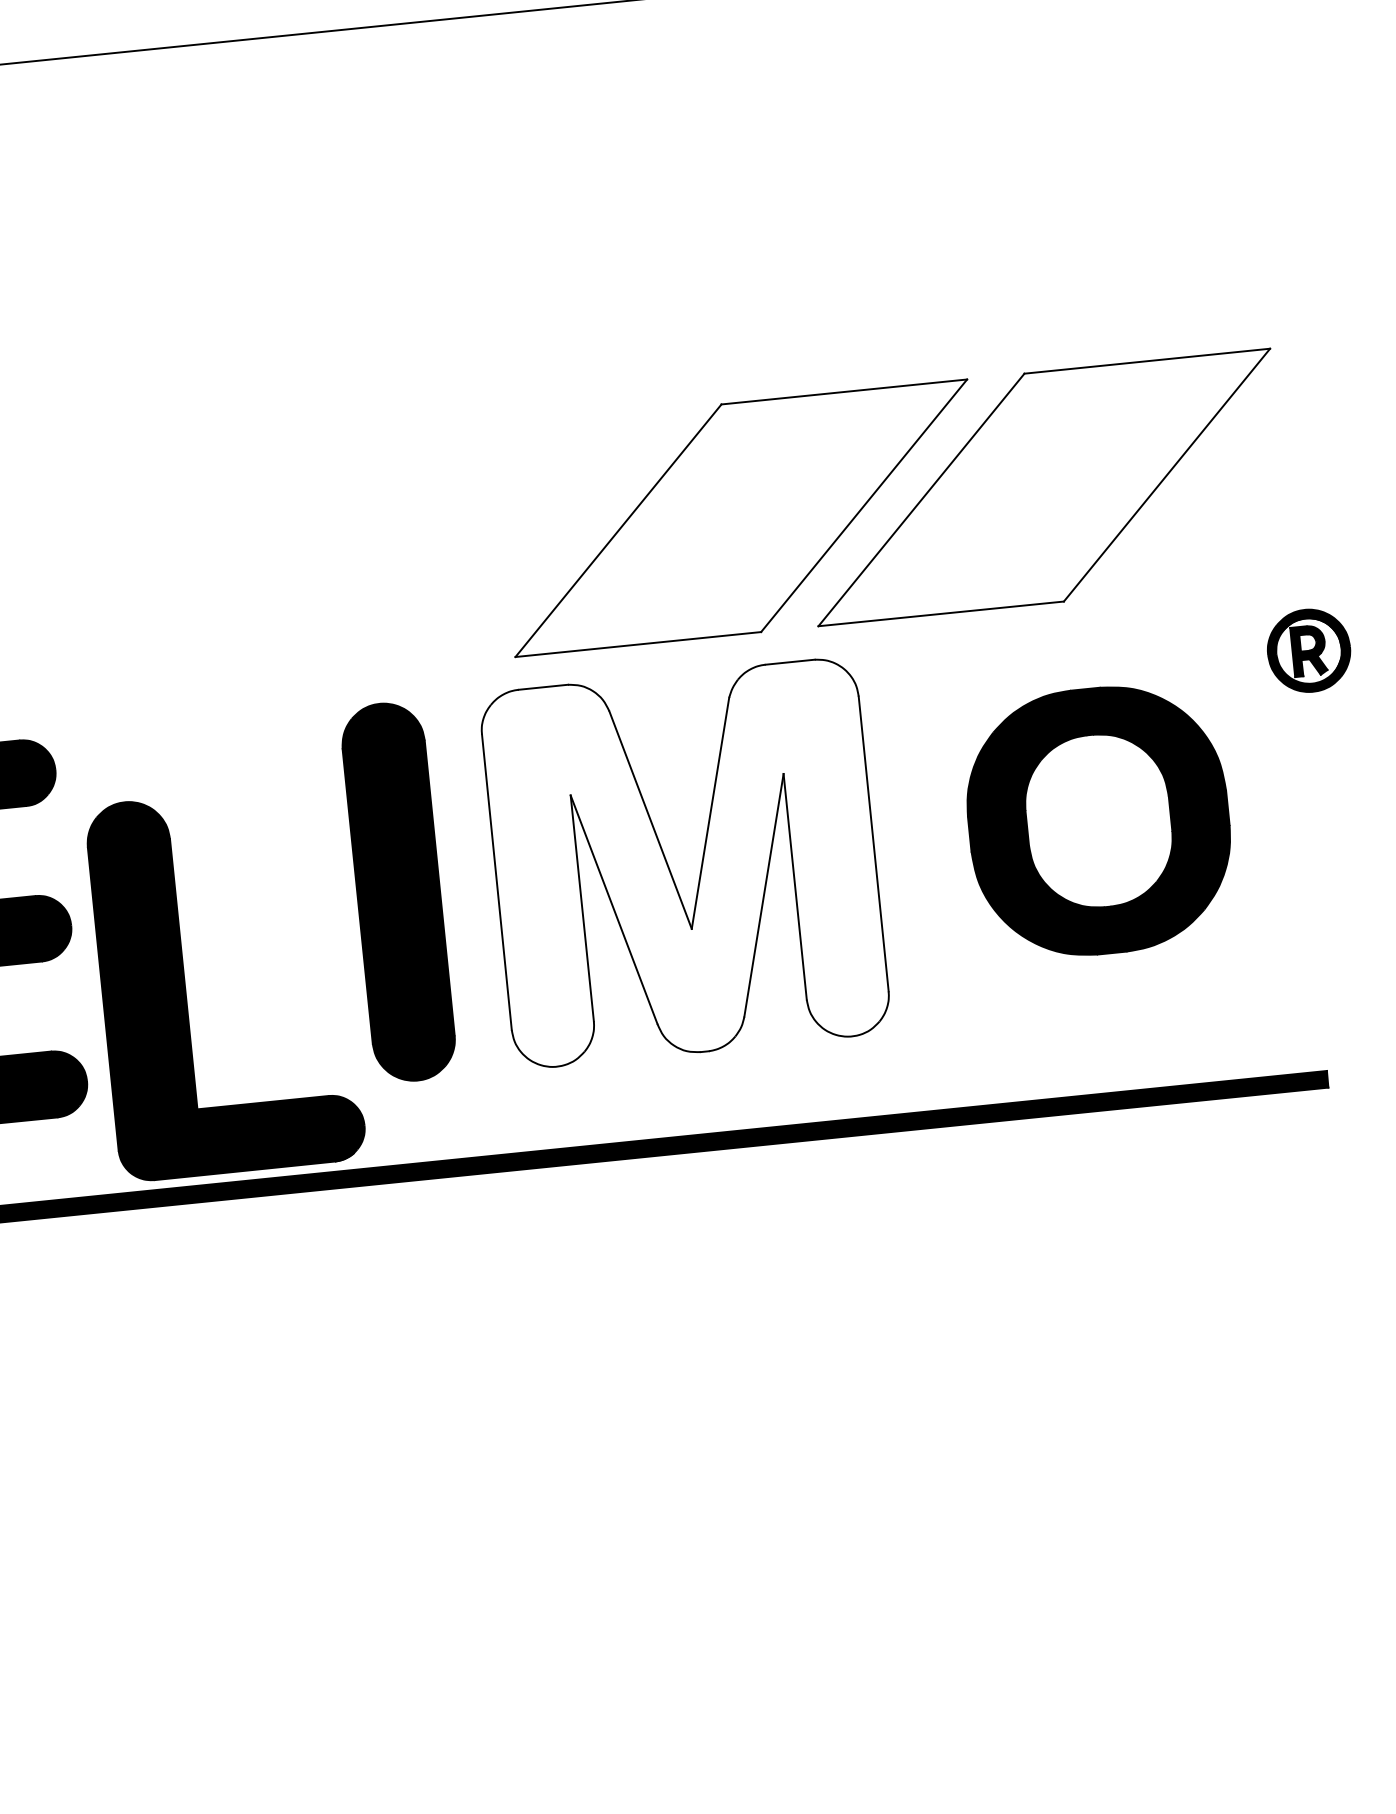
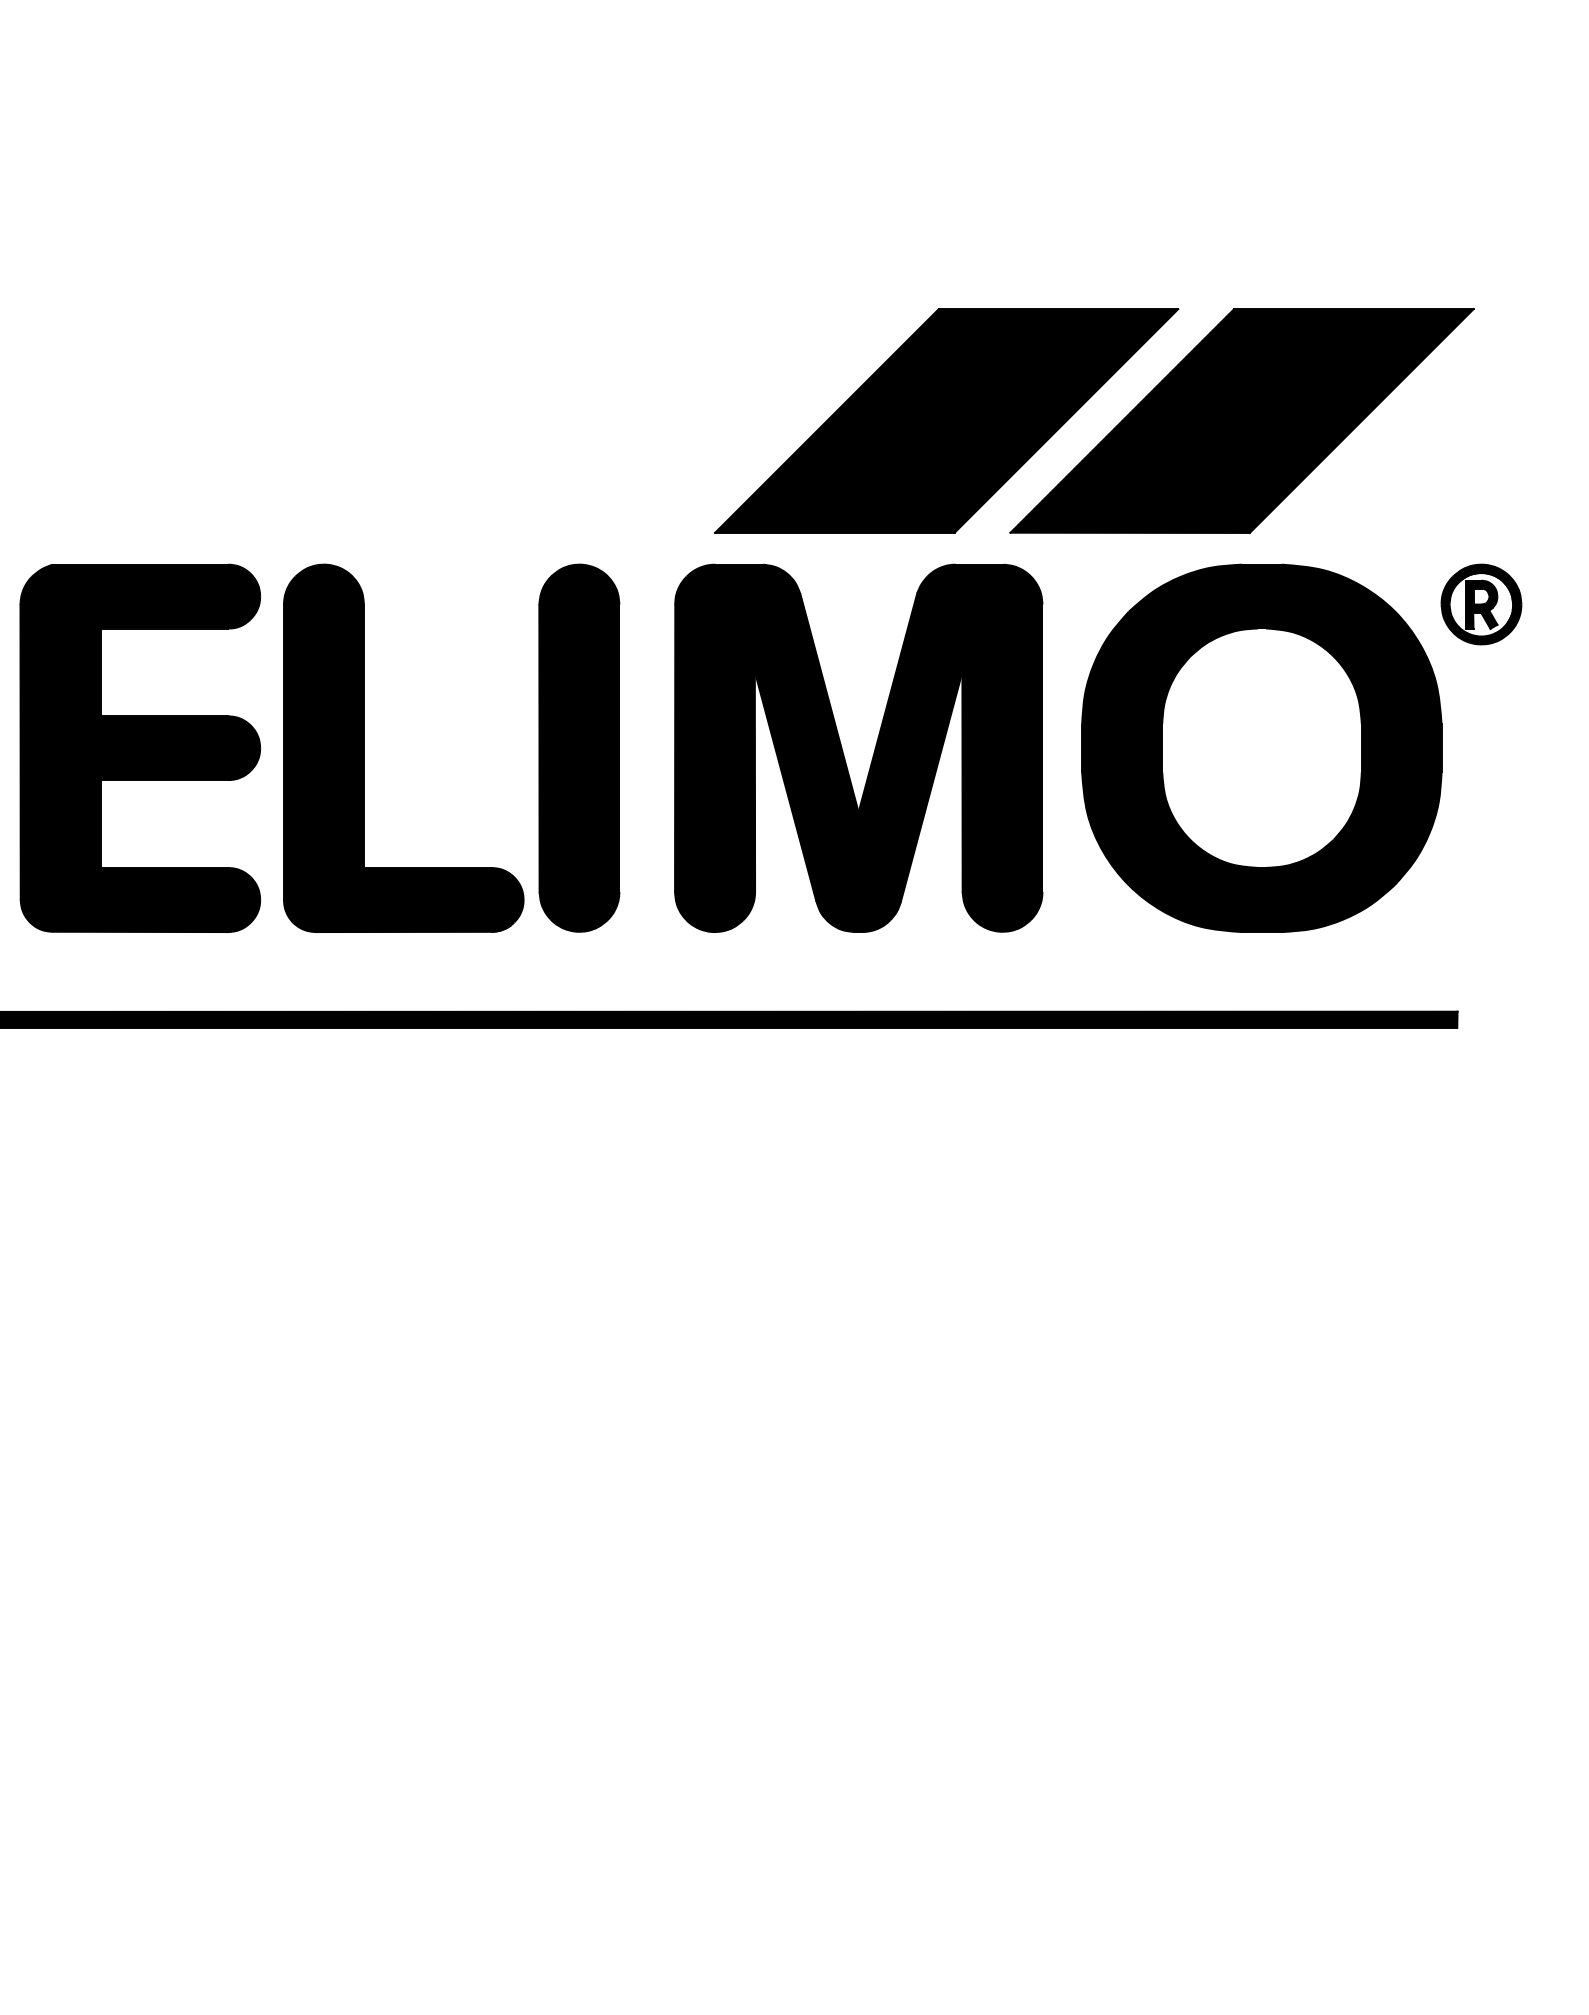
hatch: (1043, 487) -> (1241, 420), added
hatch: (741, 517) -> (946, 420), added
part: (1098, 820) -> (1261, 747), size x1.43
hatch: (685, 863) -> (858, 748), added
part: (185, 985) -> (364, 747), moved

